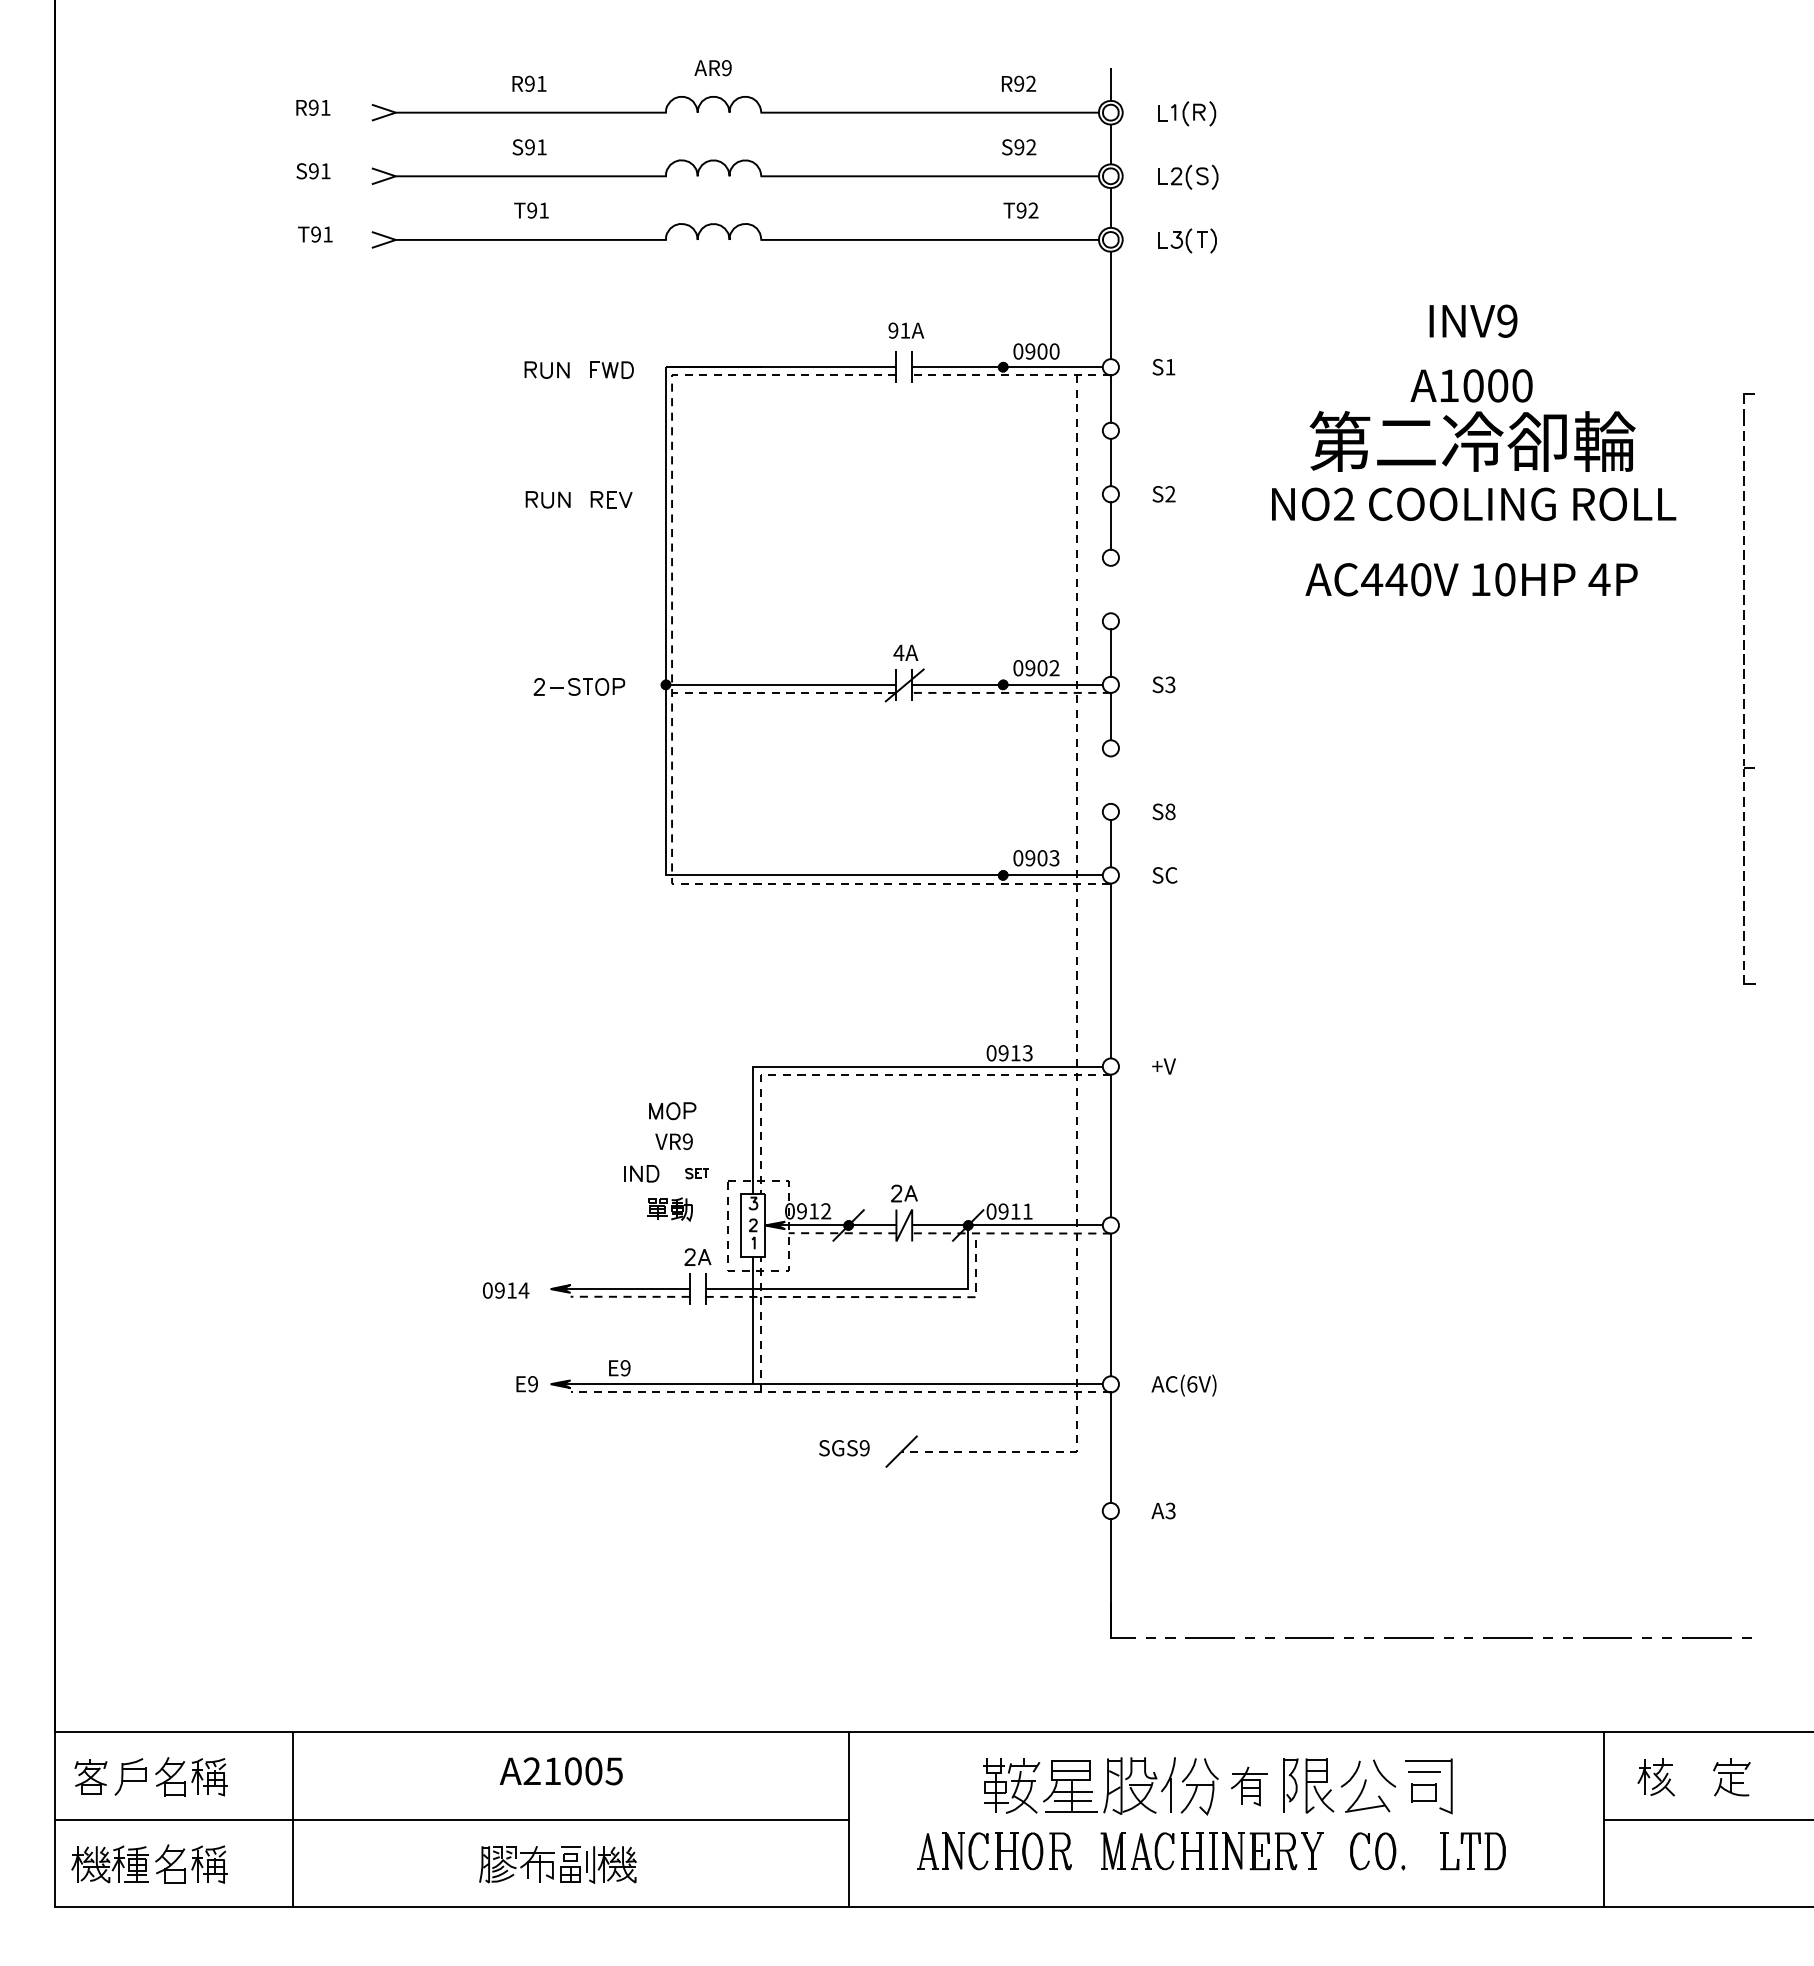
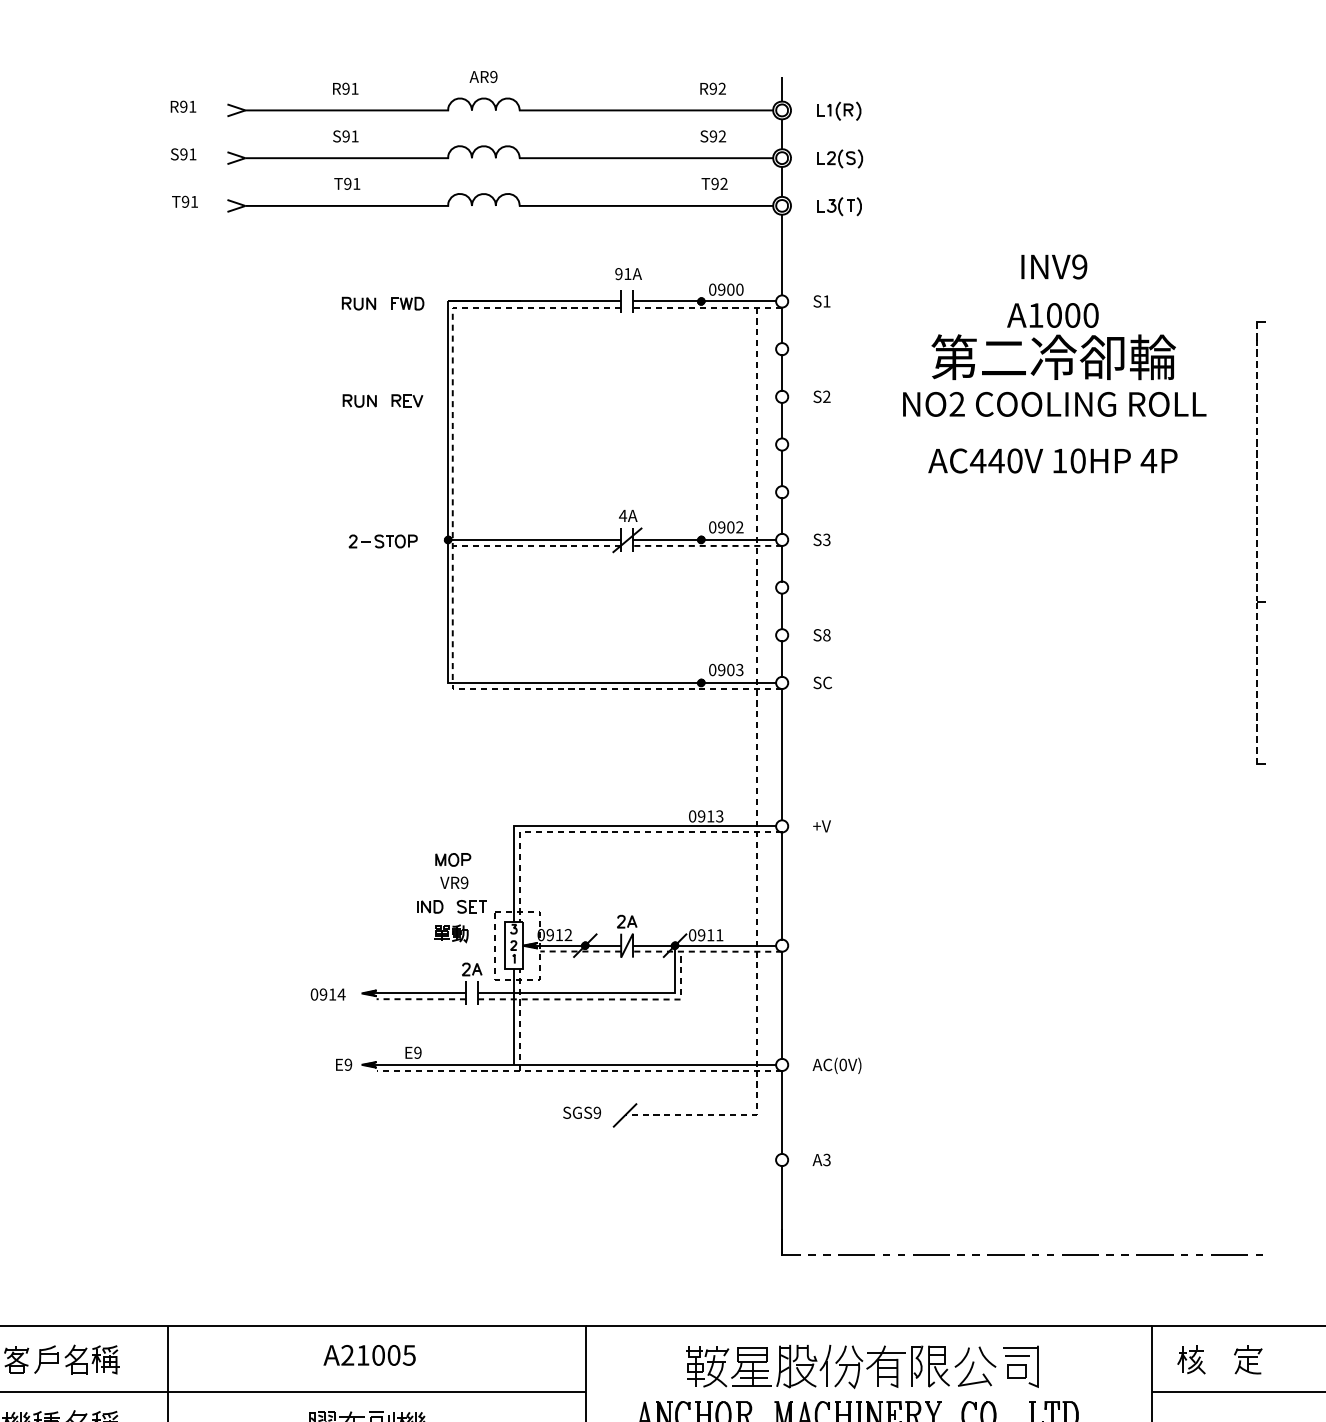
line: (1110, 589) -> (781, 468), added
line: (1110, 779) -> (781, 610), added
part: (696, 1173) -> (471, 906), size x1.67
text: (1192, 1384) -> (843, 1065), AC(6V) -> AC(0V)
part: (1249, 1786) -> (886, 1366), size x1.43

